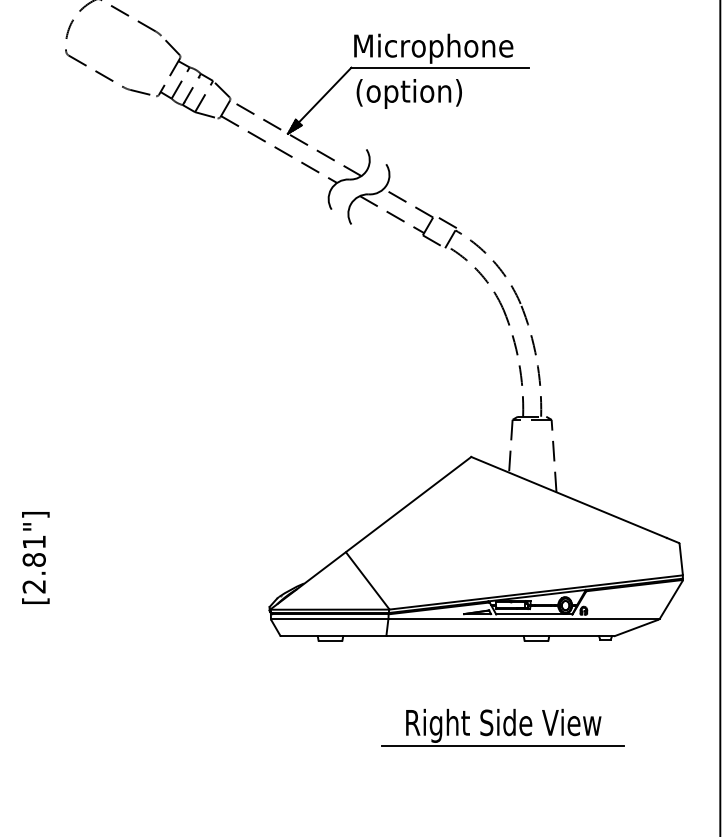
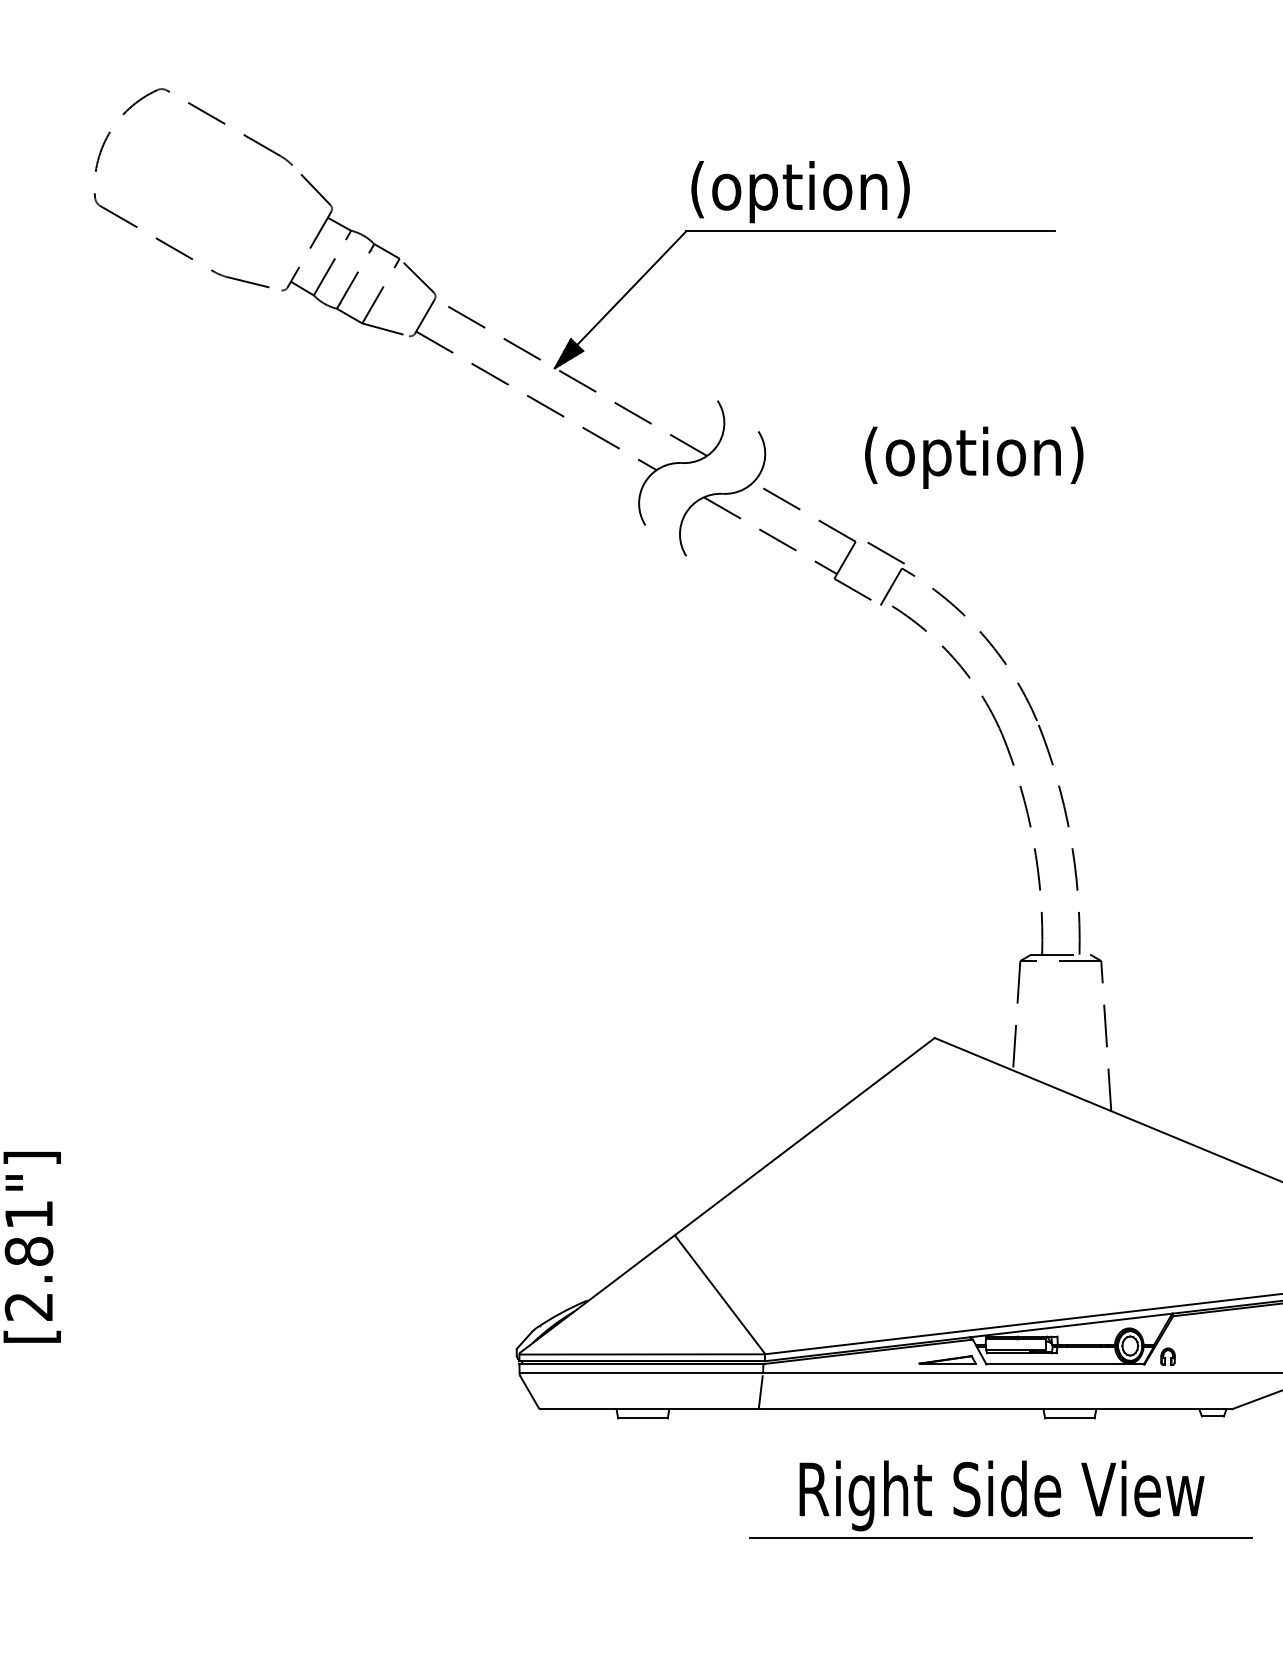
text: (433, 48) -> (856, 191), Microphone -> (option)
text: (408, 93) -> (972, 456), moved
part: (502, 727) -> (999, 1499), moved

